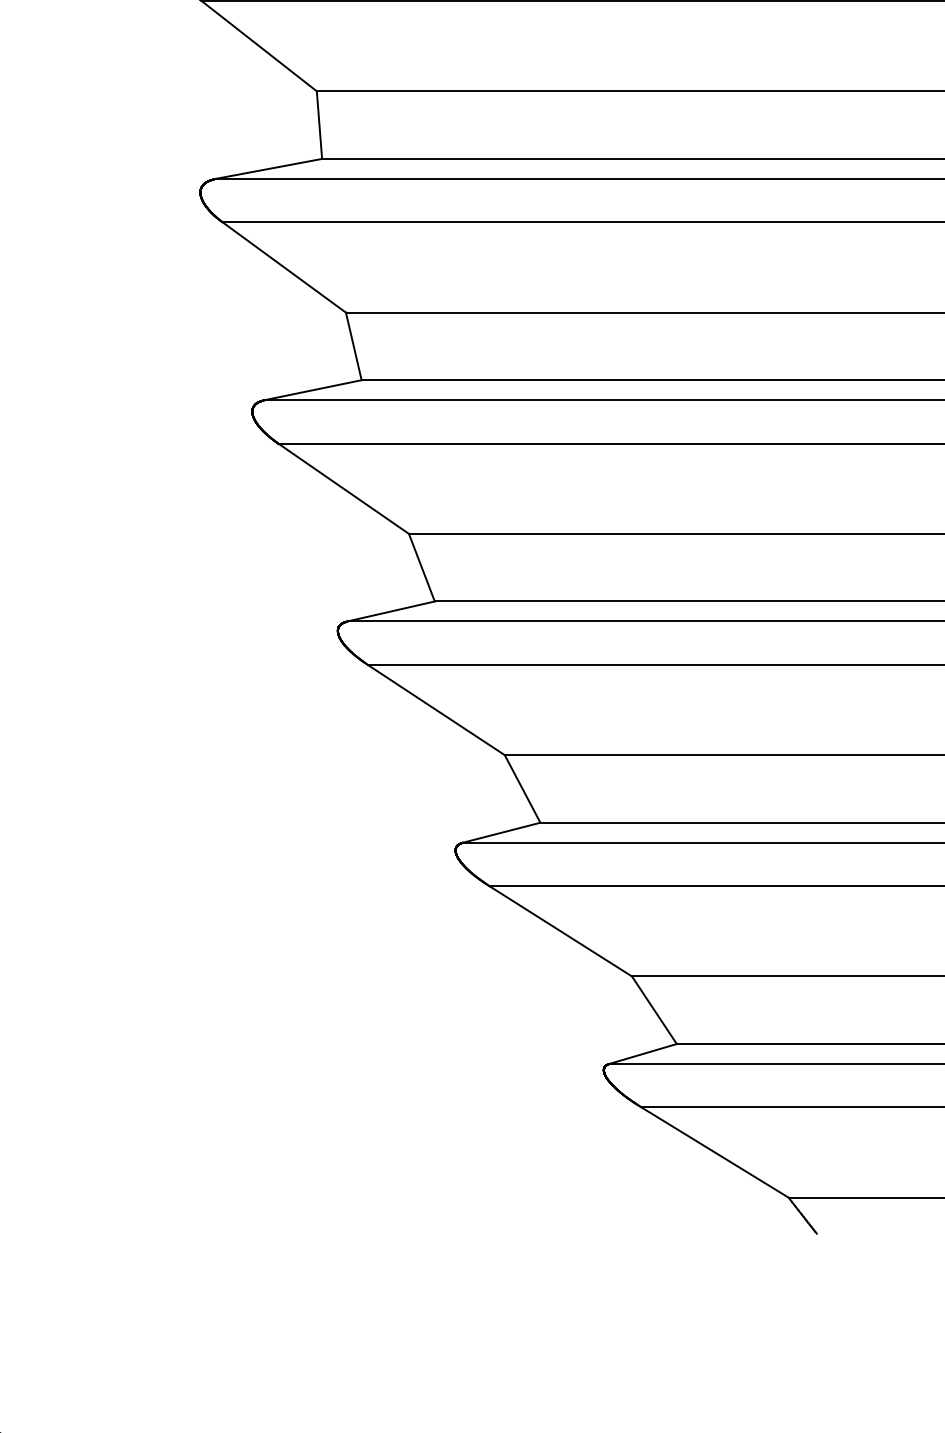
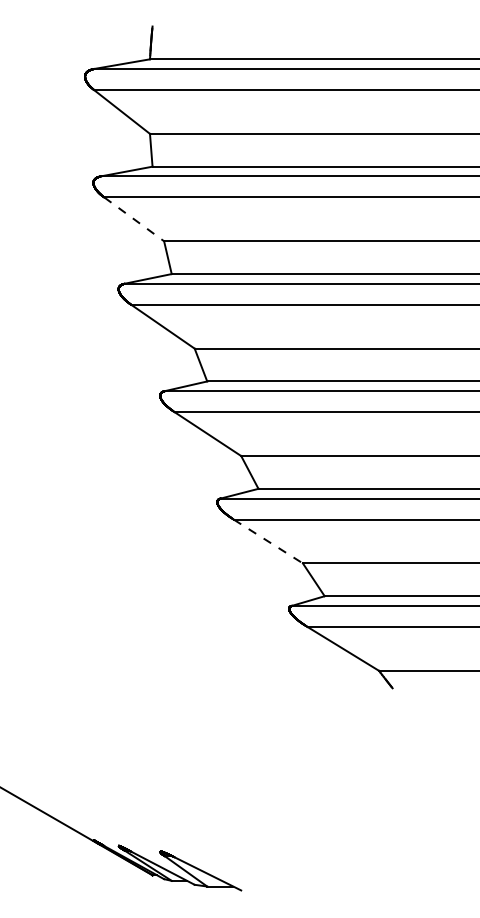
line: (284, 267) -> (134, 219), solid -> dashed
line: (561, 931) -> (268, 541), solid -> dashed

